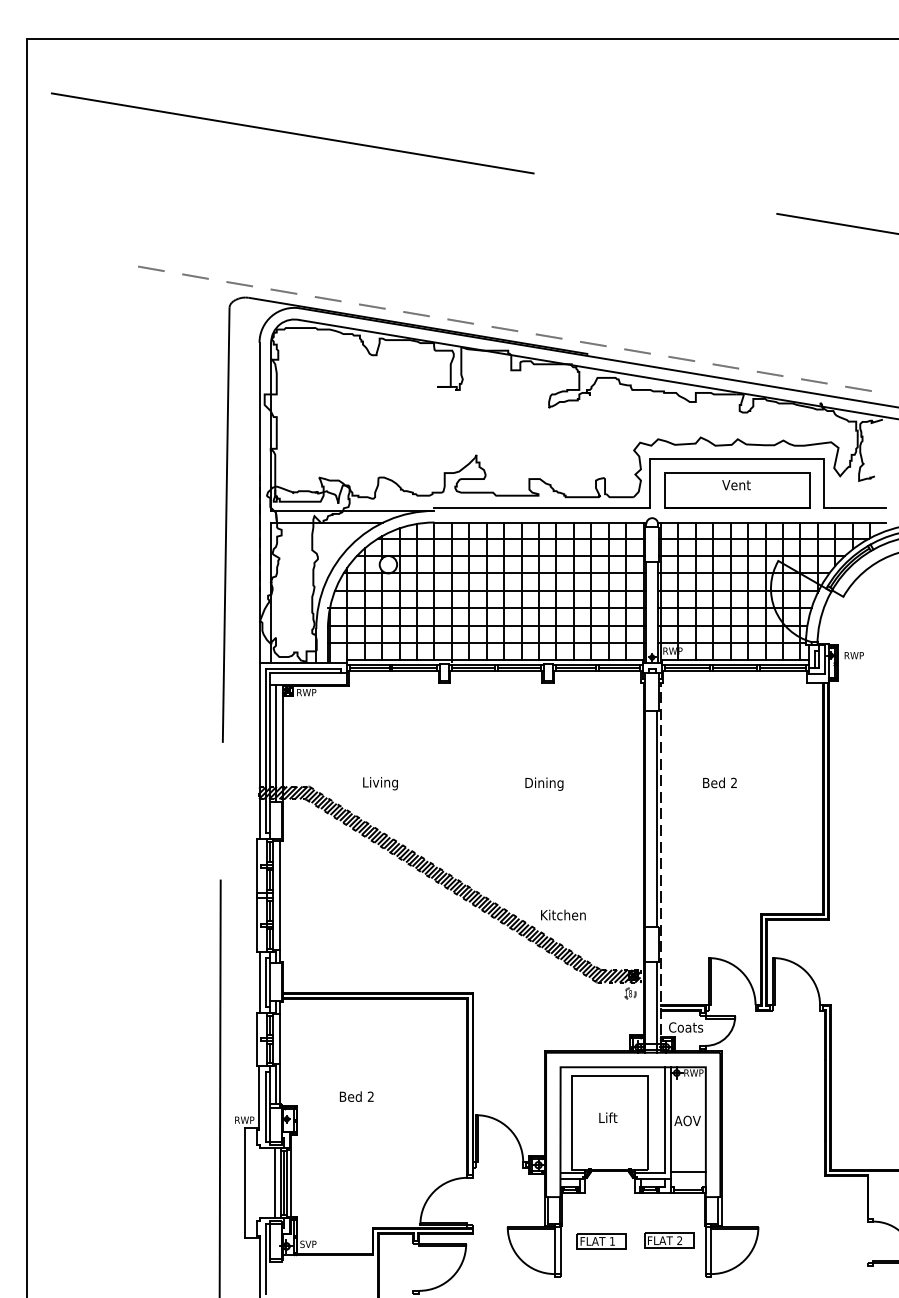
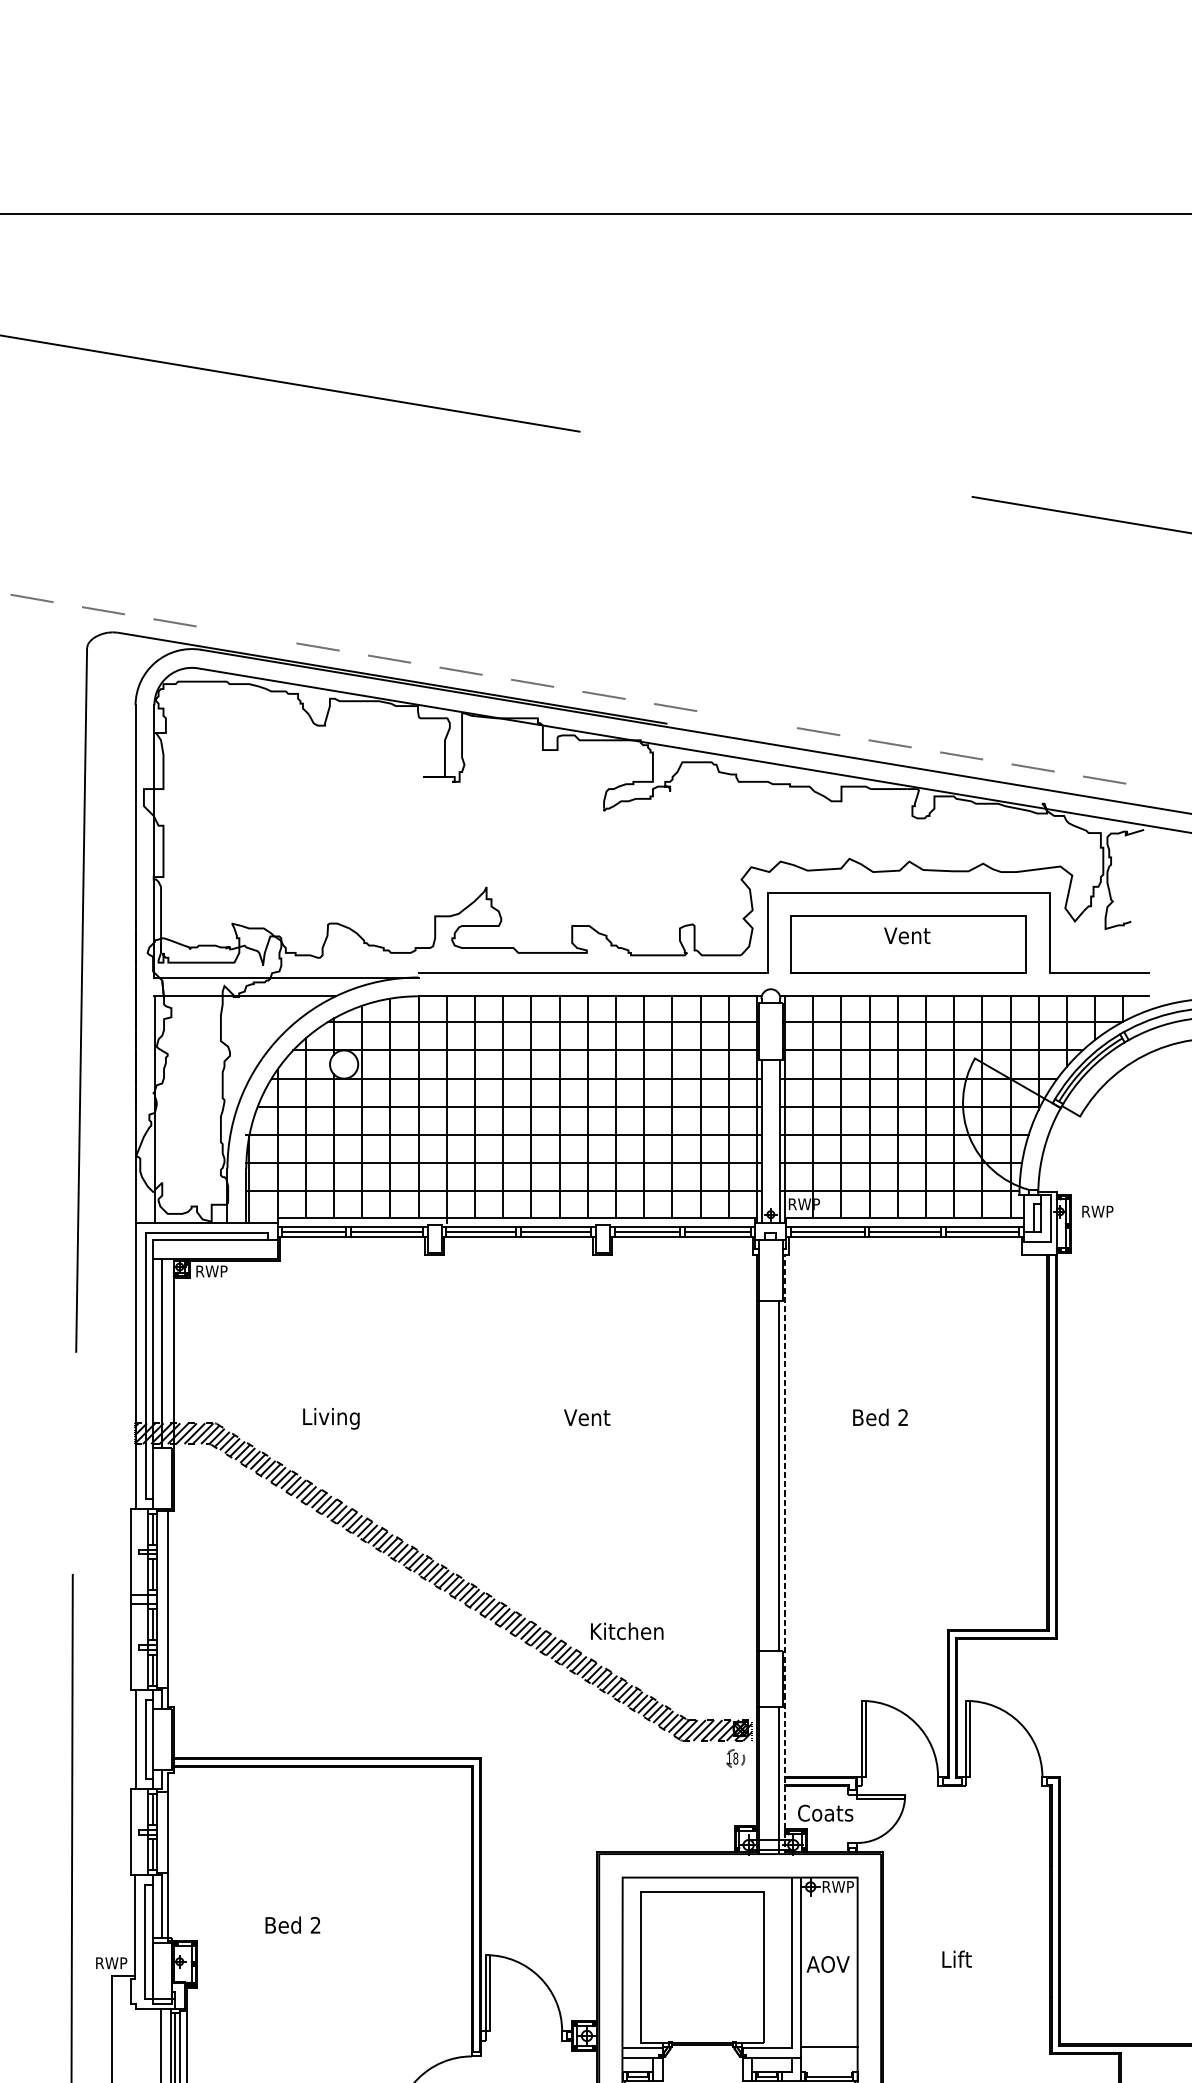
line: (327, 299) -> (245, 635), removed
line: (637, 351) -> (747, 719), removed
text: (543, 783) -> (594, 1418), Dining -> Vent
text: (608, 1117) -> (957, 1958), moved

